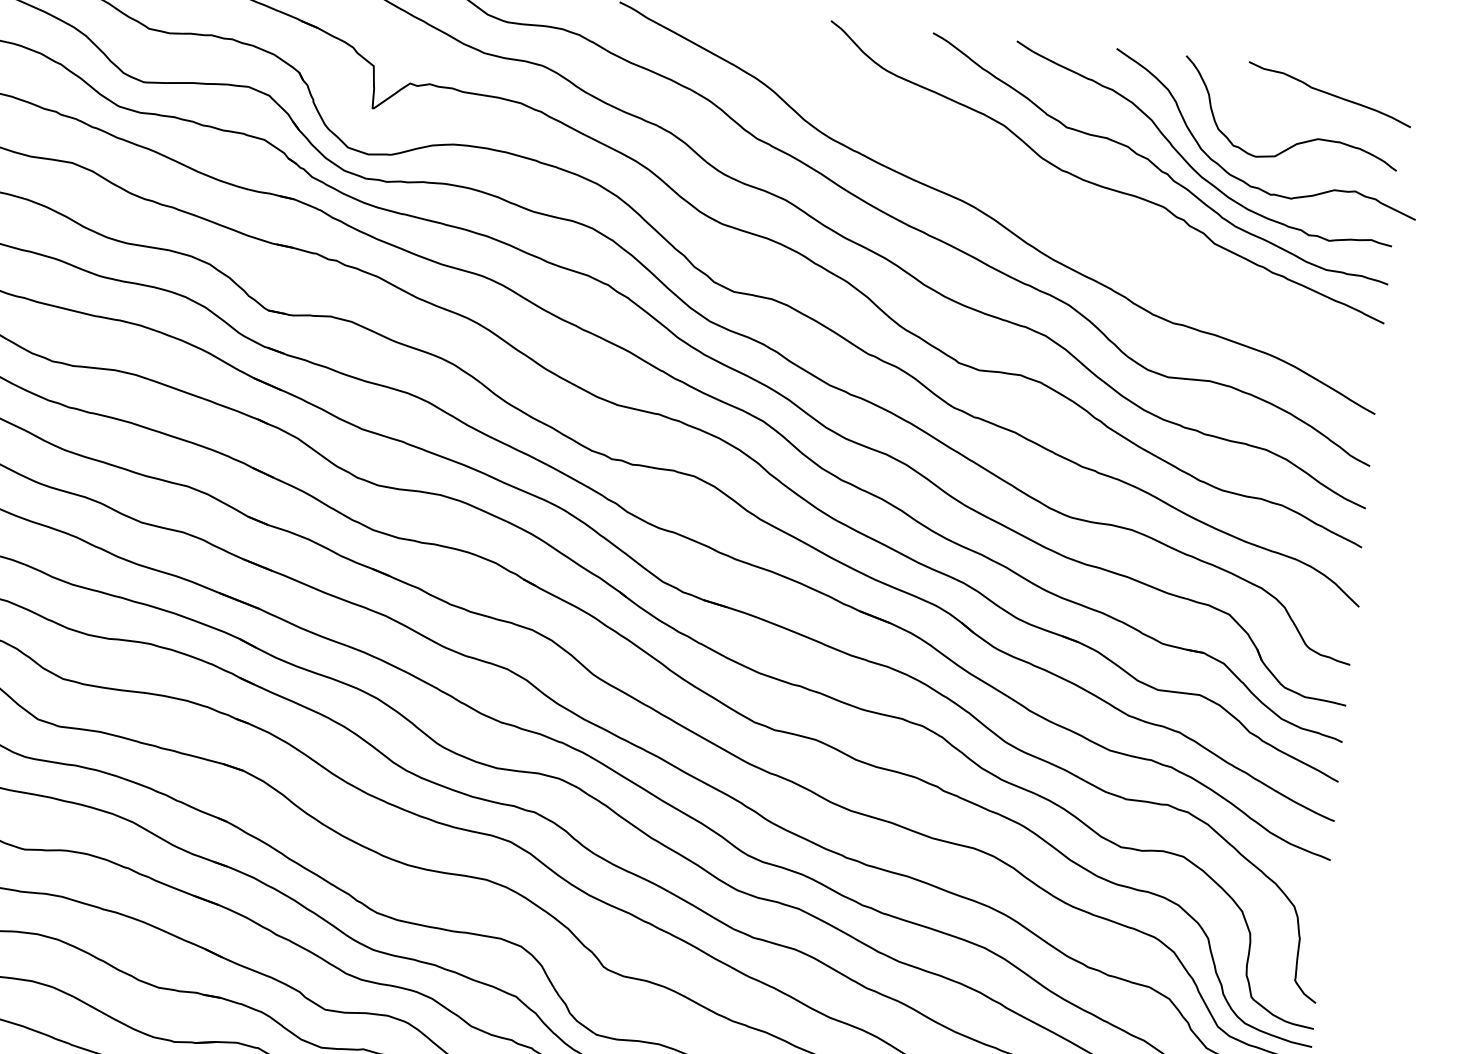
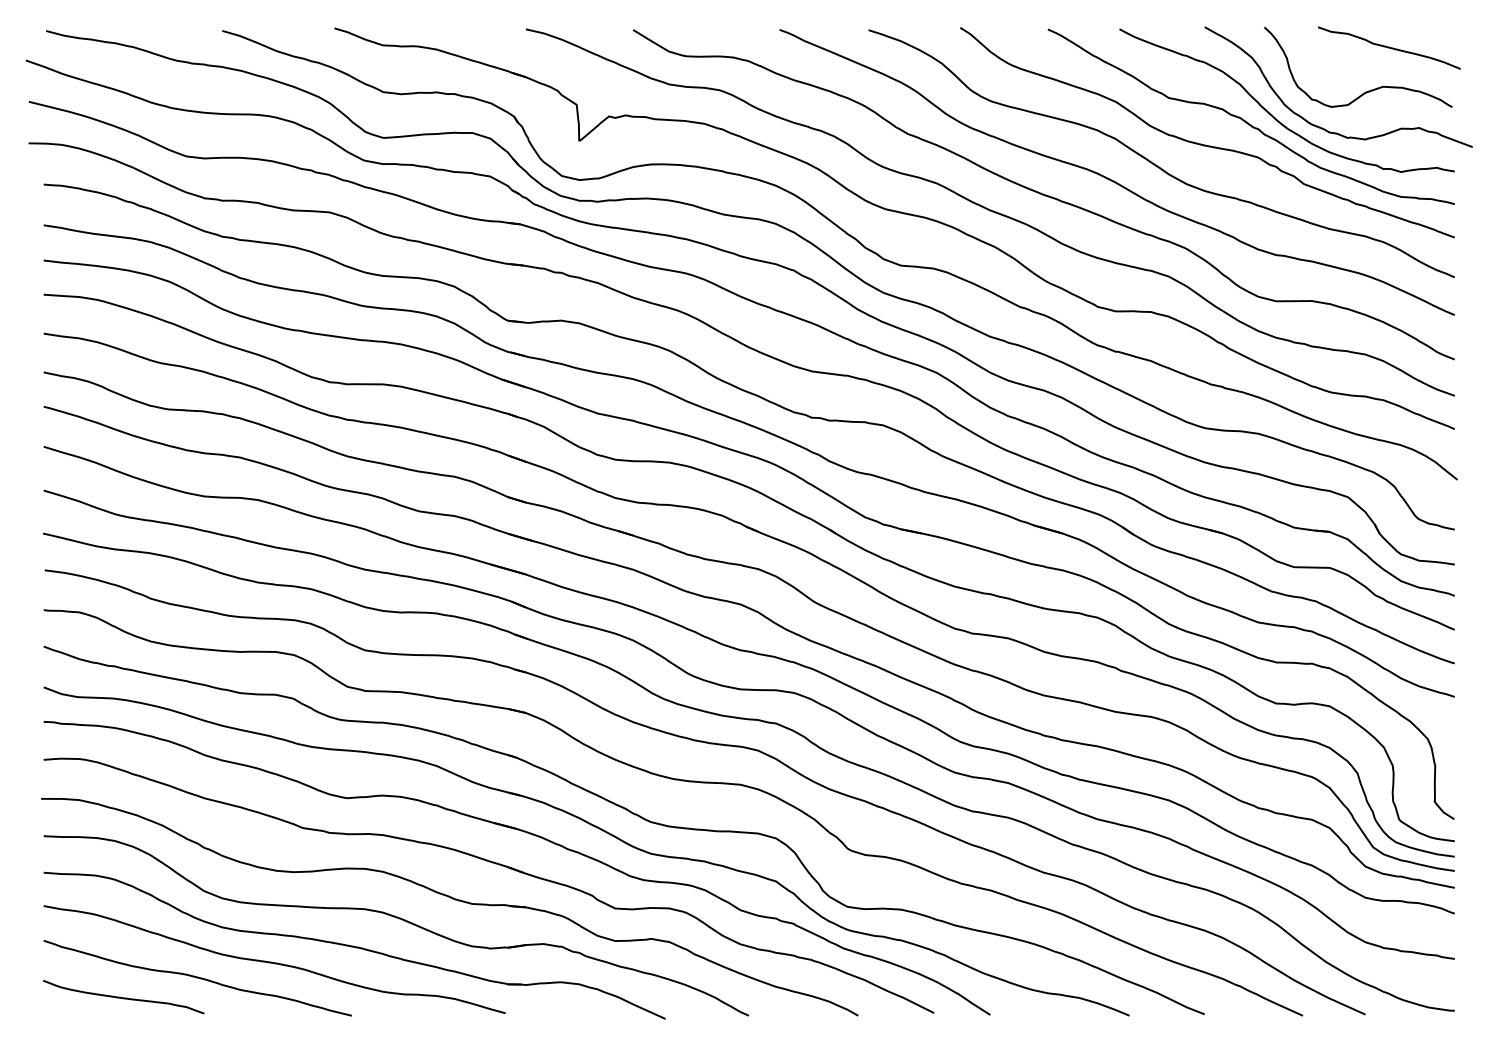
curve: (1041, 200) -> (1153, 162), added

